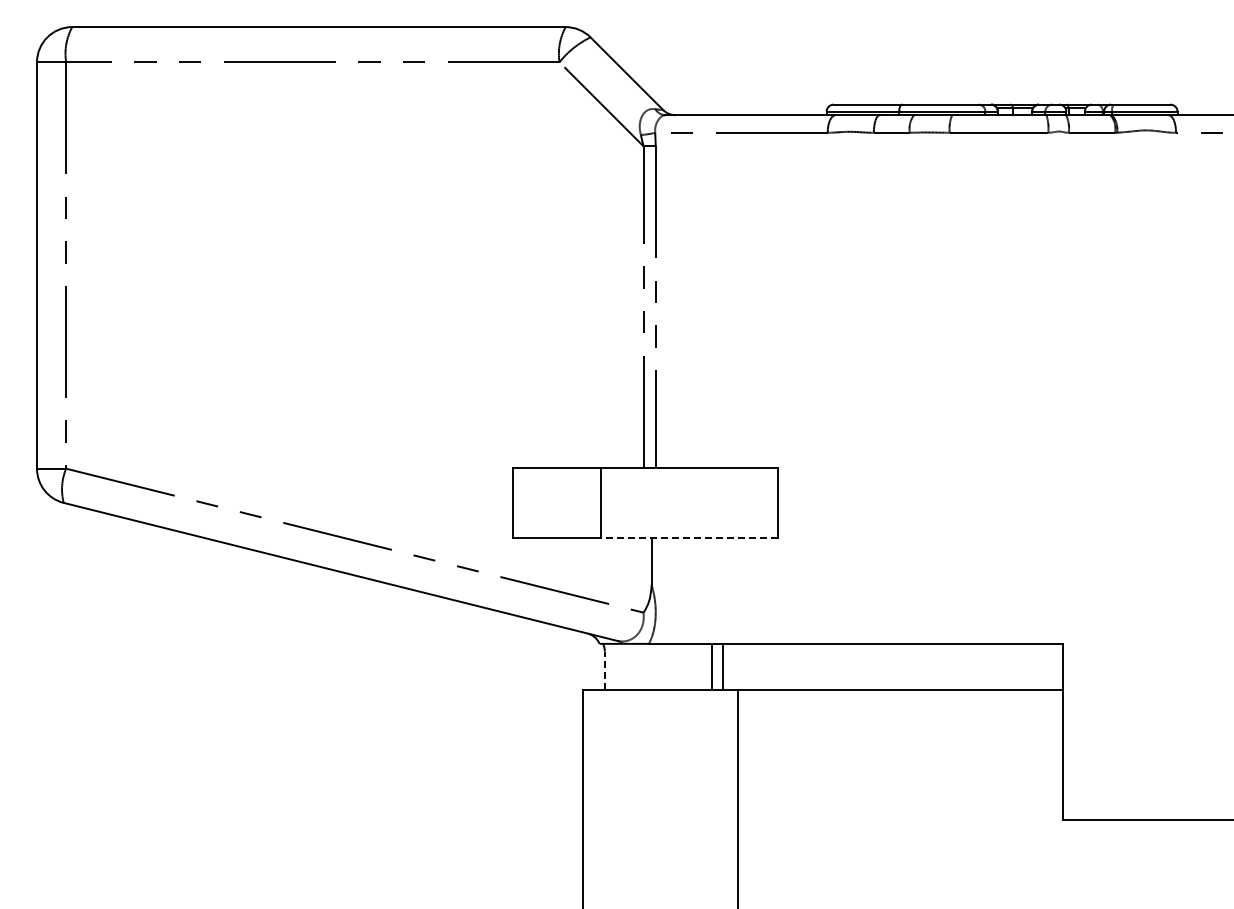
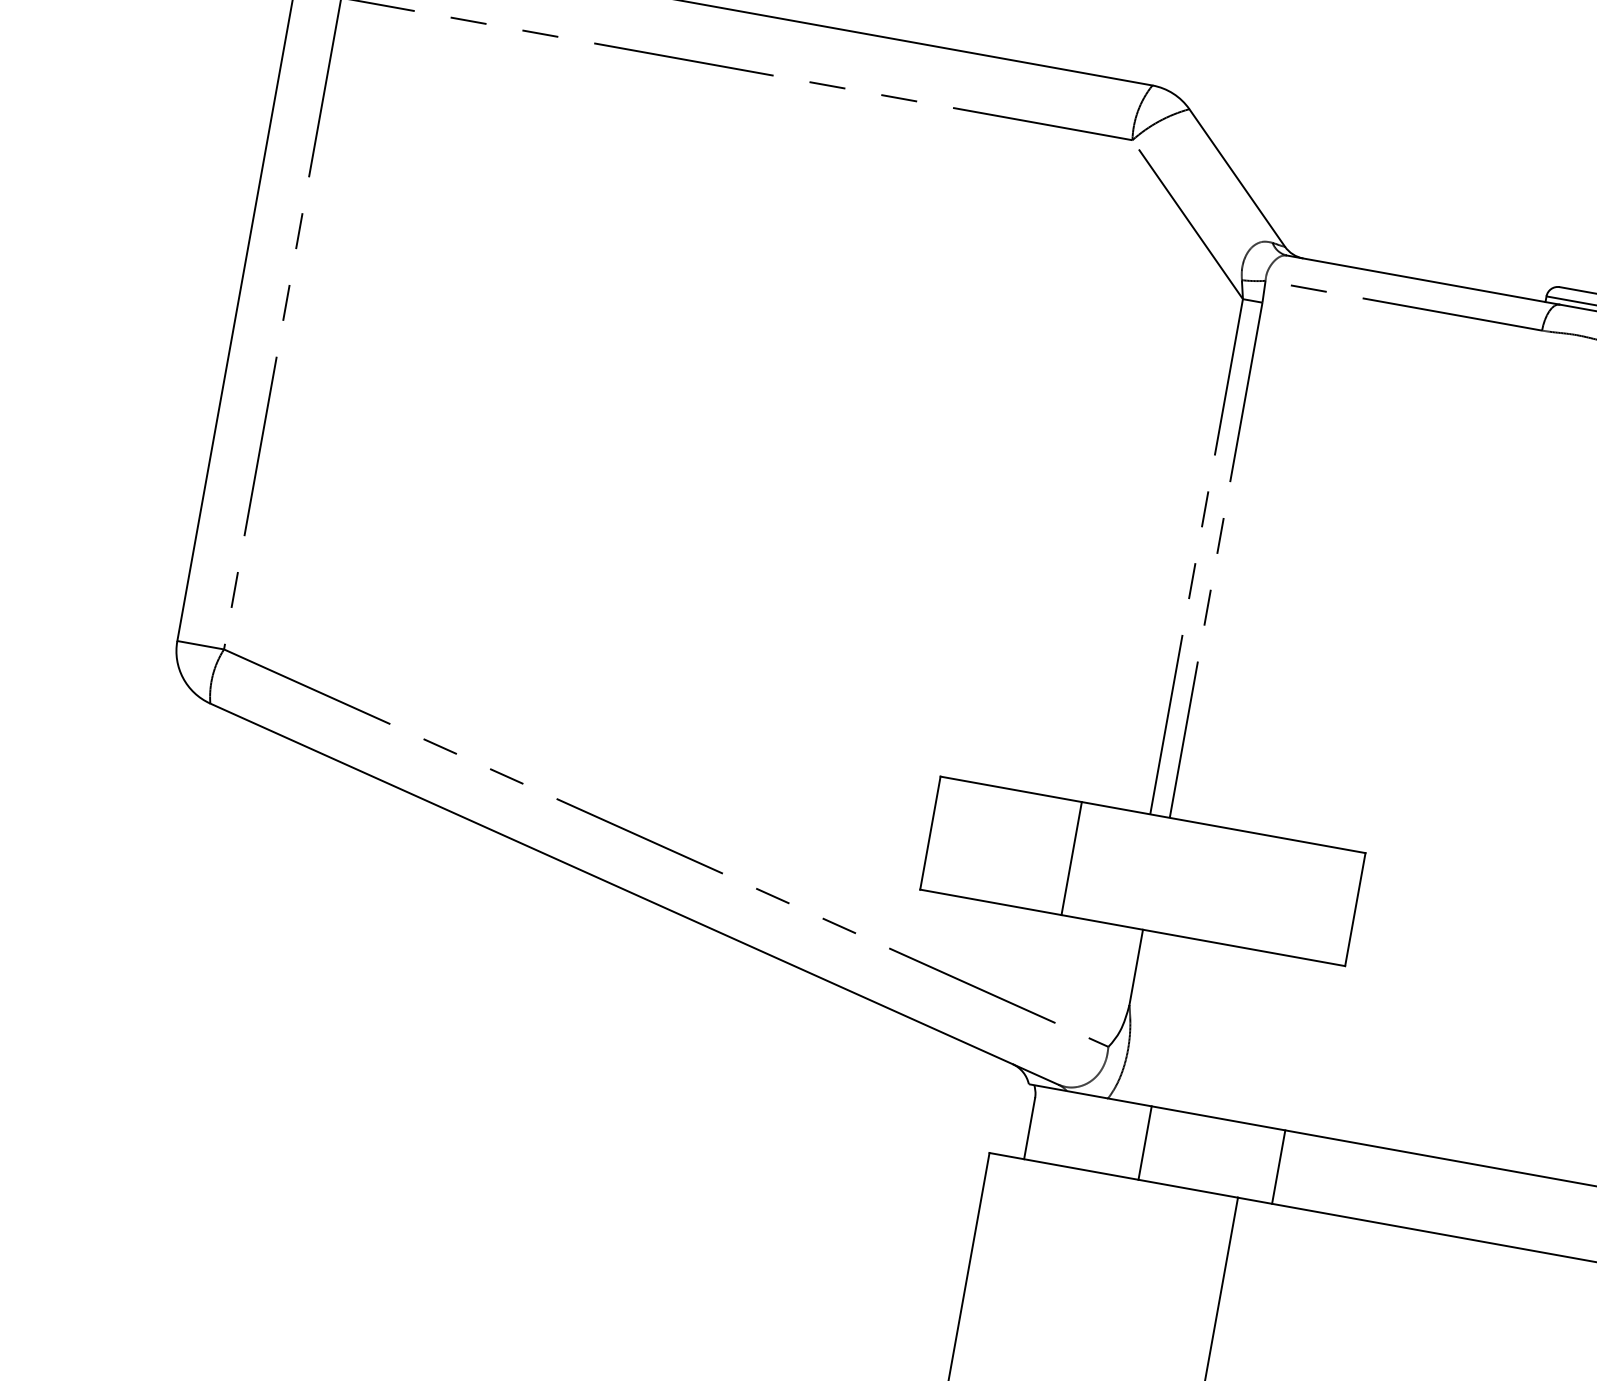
line: (688, 538) -> (1201, 940), dashed -> solid
line: (712, 666) -> (1145, 1142), moved
line: (722, 666) -> (1278, 1166), moved
line: (604, 670) -> (1029, 1128), dashed -> solid

